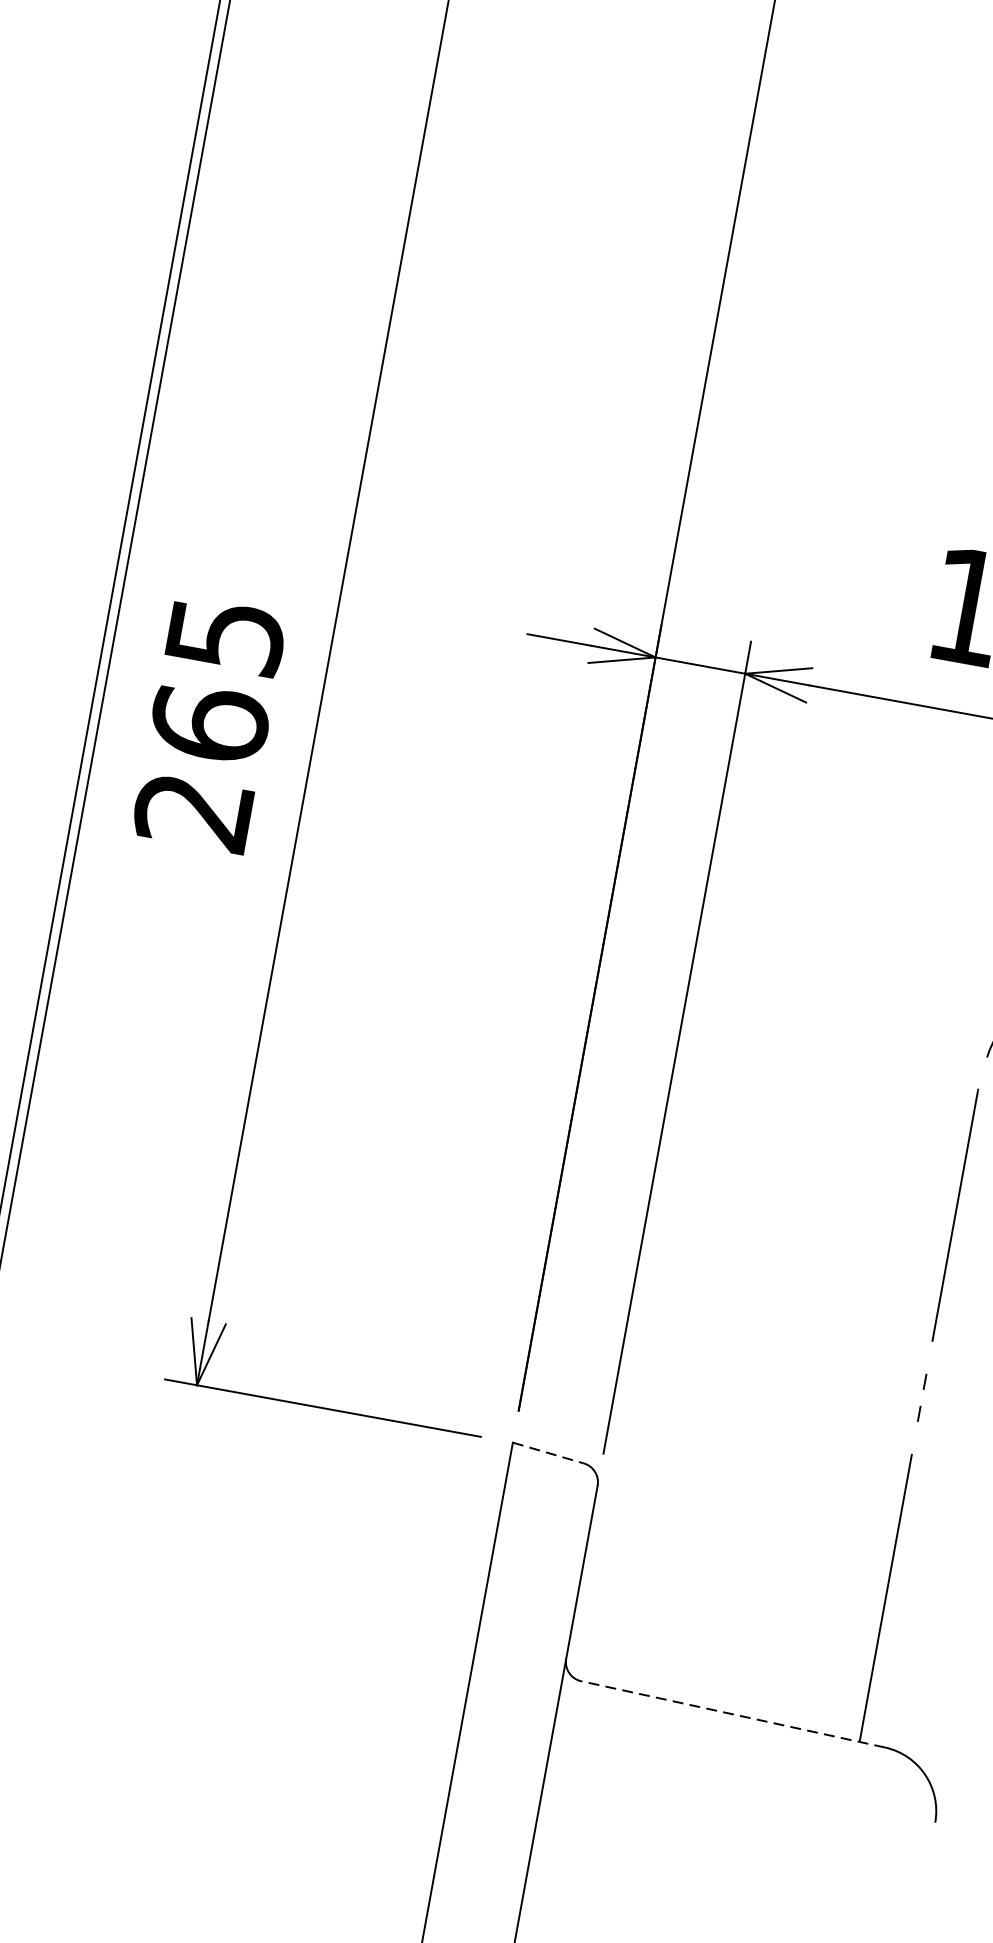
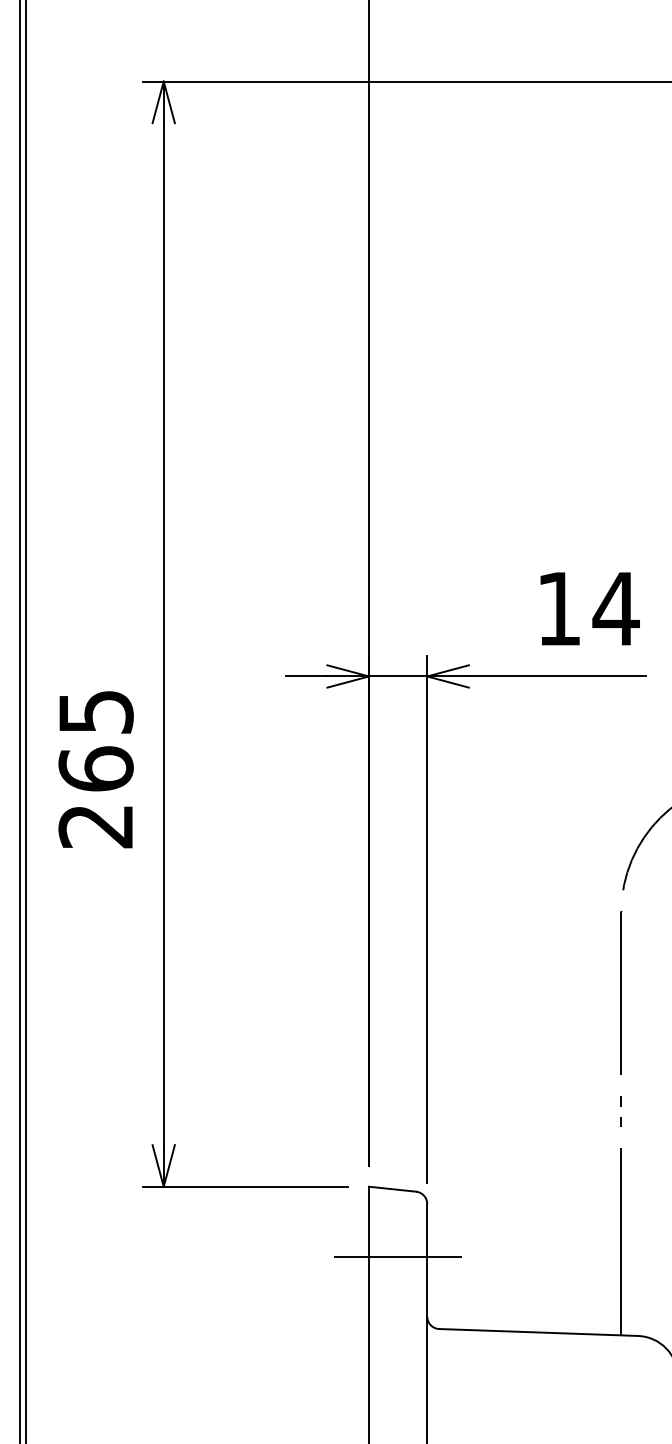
line: (548, 1453) -> (392, 1189), dashed -> solid
line: (538, 1559) -> (398, 1257), added
line: (732, 1714) -> (538, 1332), dashed -> solid

